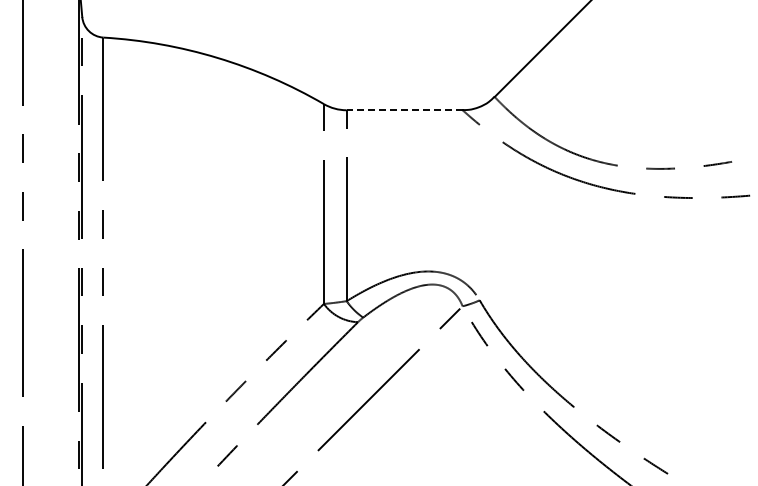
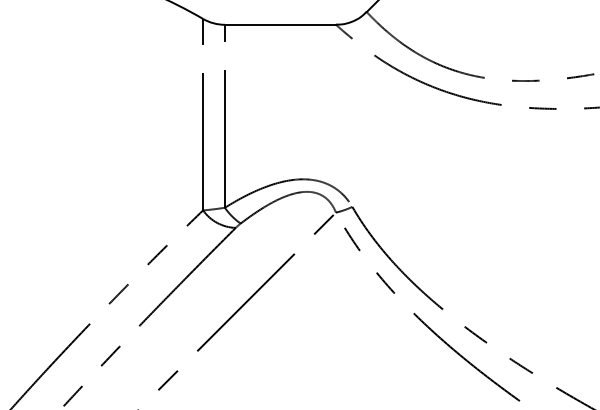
line: (404, 110) -> (280, 25), dashed -> solid

